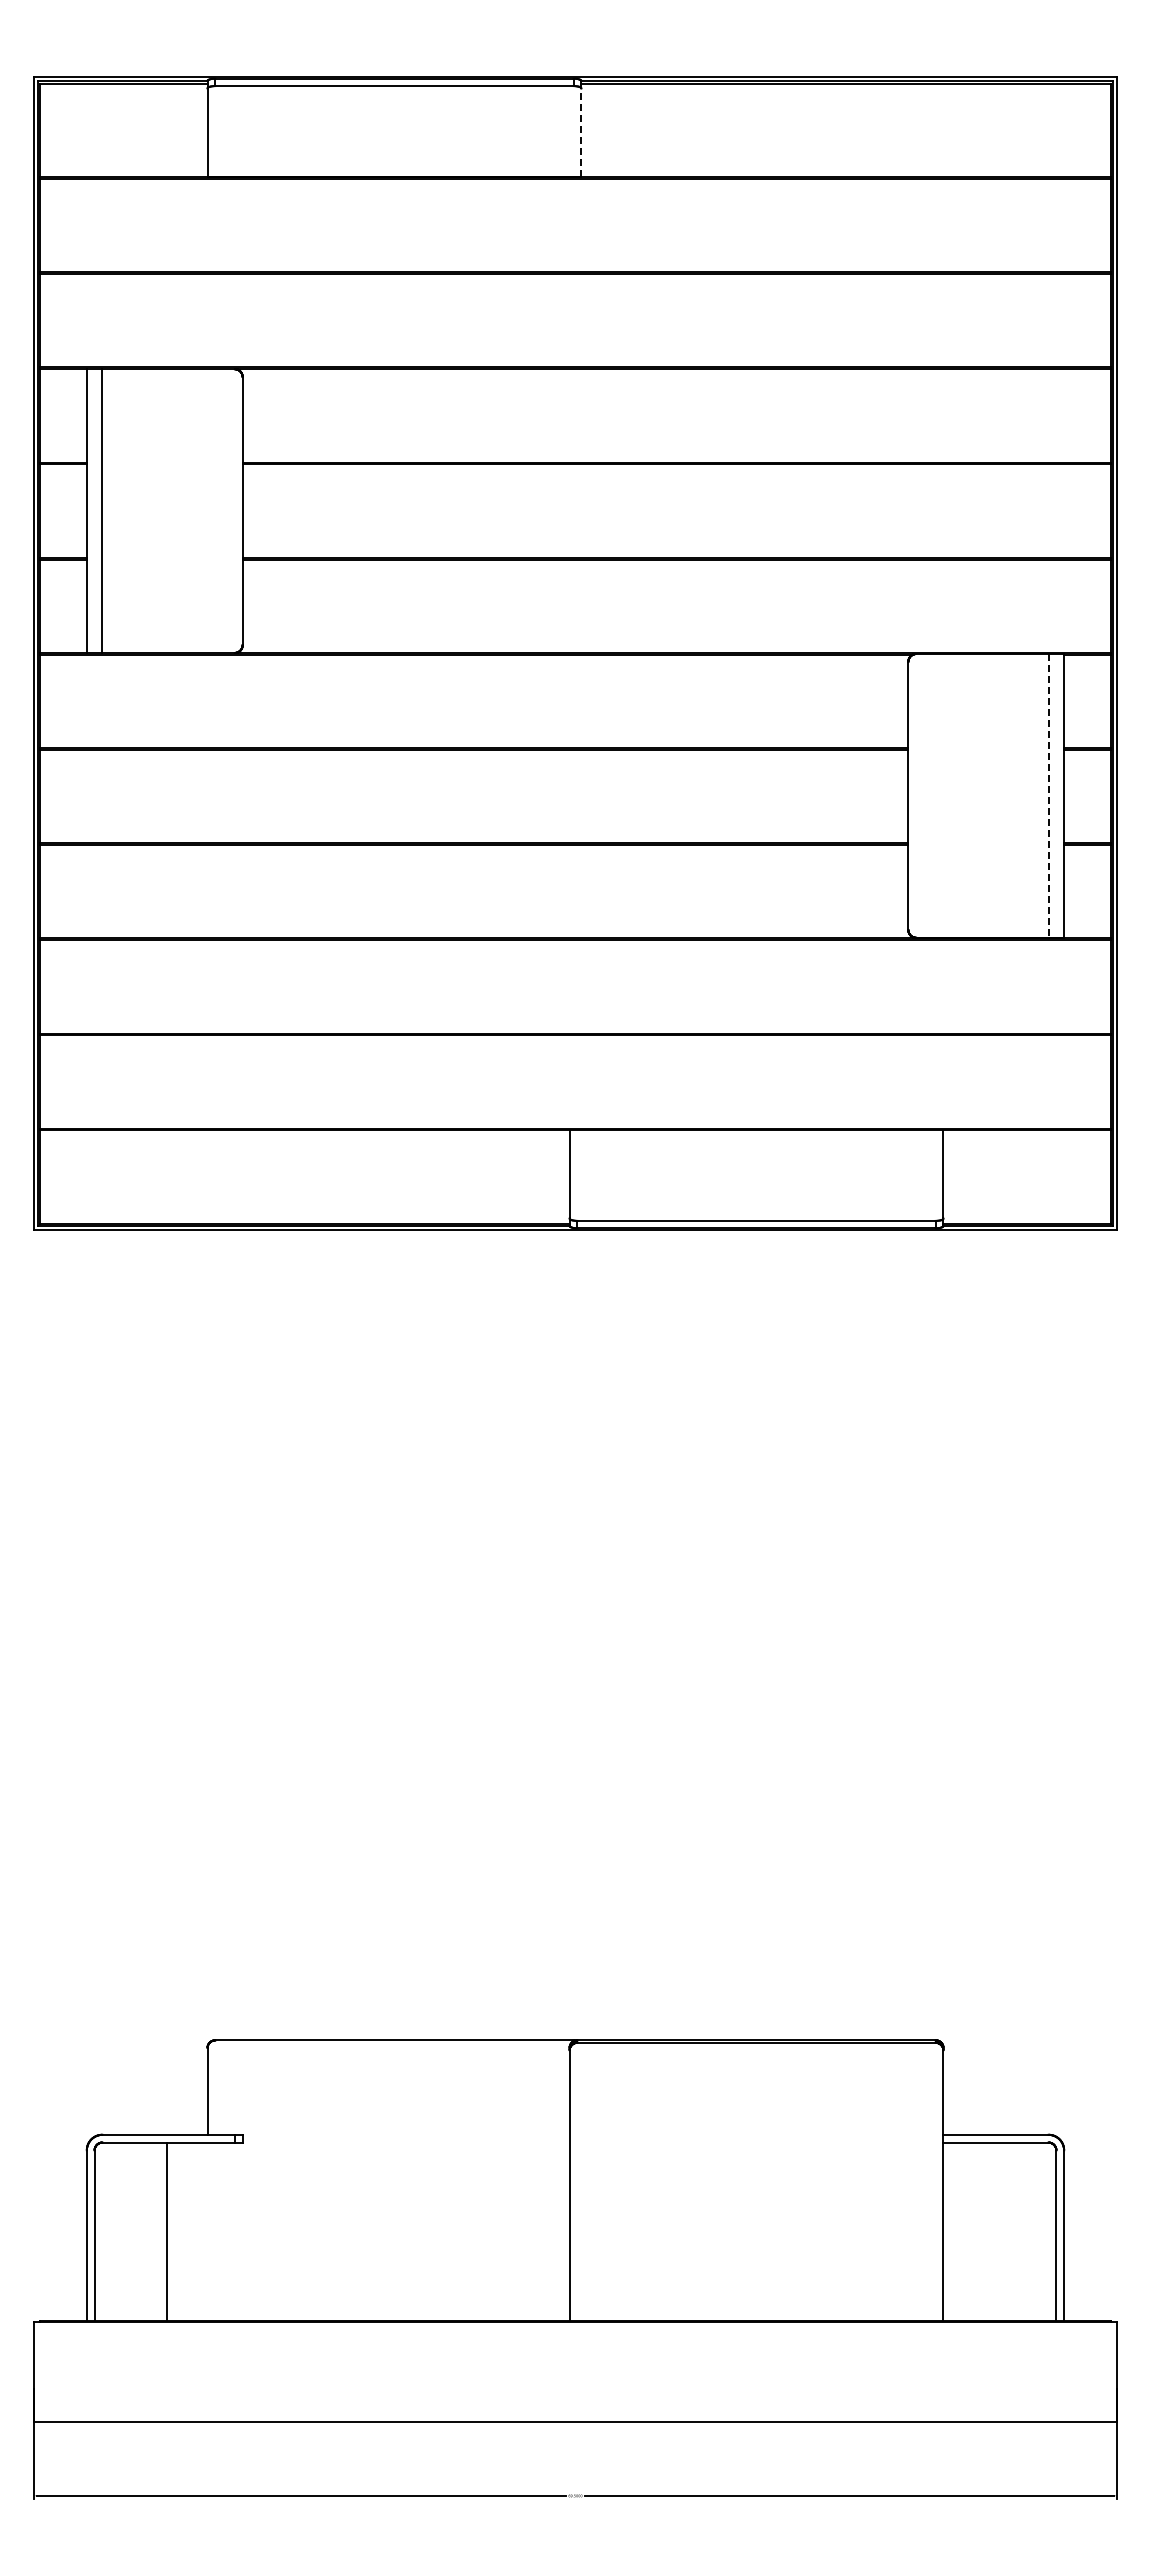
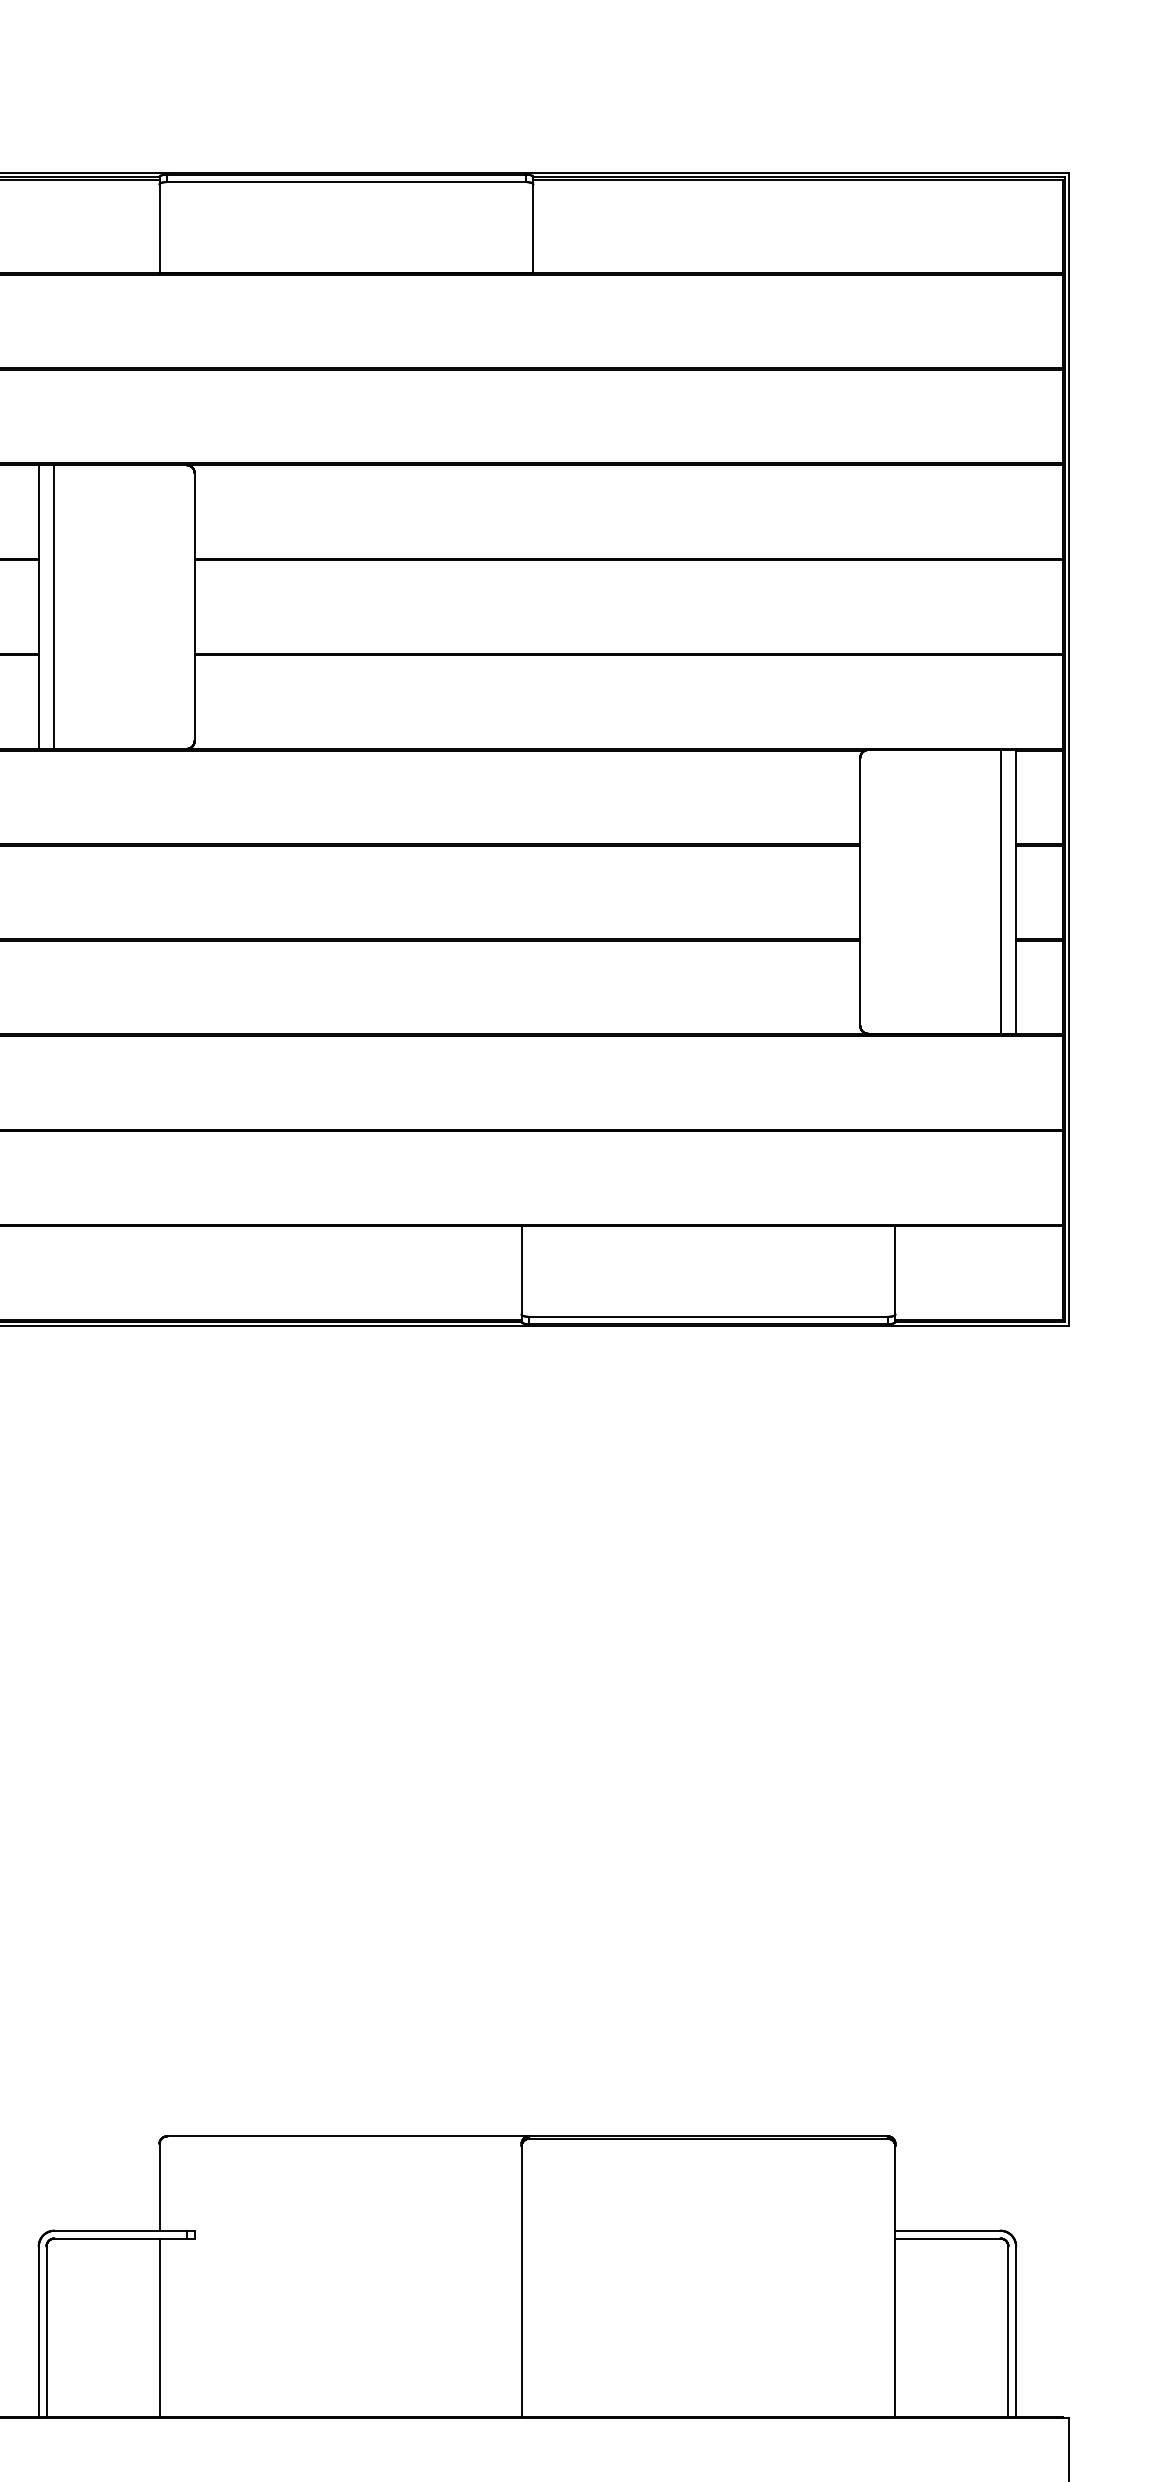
line: (581, 132) -> (533, 228), dashed -> solid
line: (1048, 795) -> (1000, 891), dashed -> solid
line: (166, 2231) -> (159, 2327), moved

